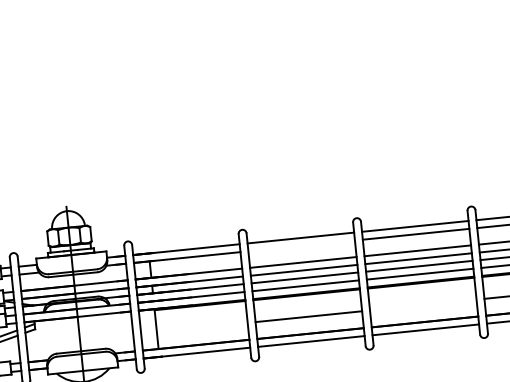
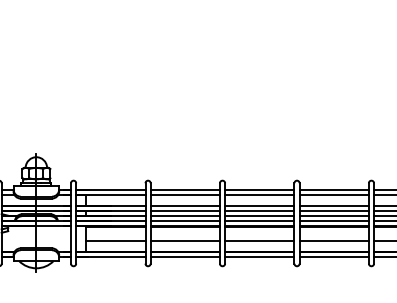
line: (300, 245) -> (184, 194), added
line: (422, 305) -> (259, 241), added
line: (201, 328) -> (115, 241), added

